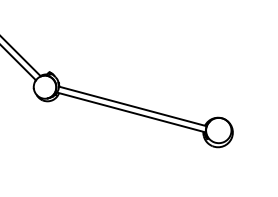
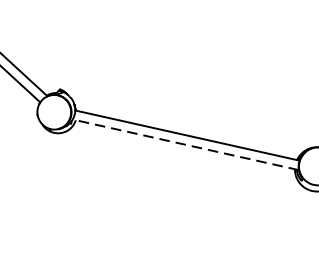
line: (131, 112) -> (185, 144), solid -> dashed

